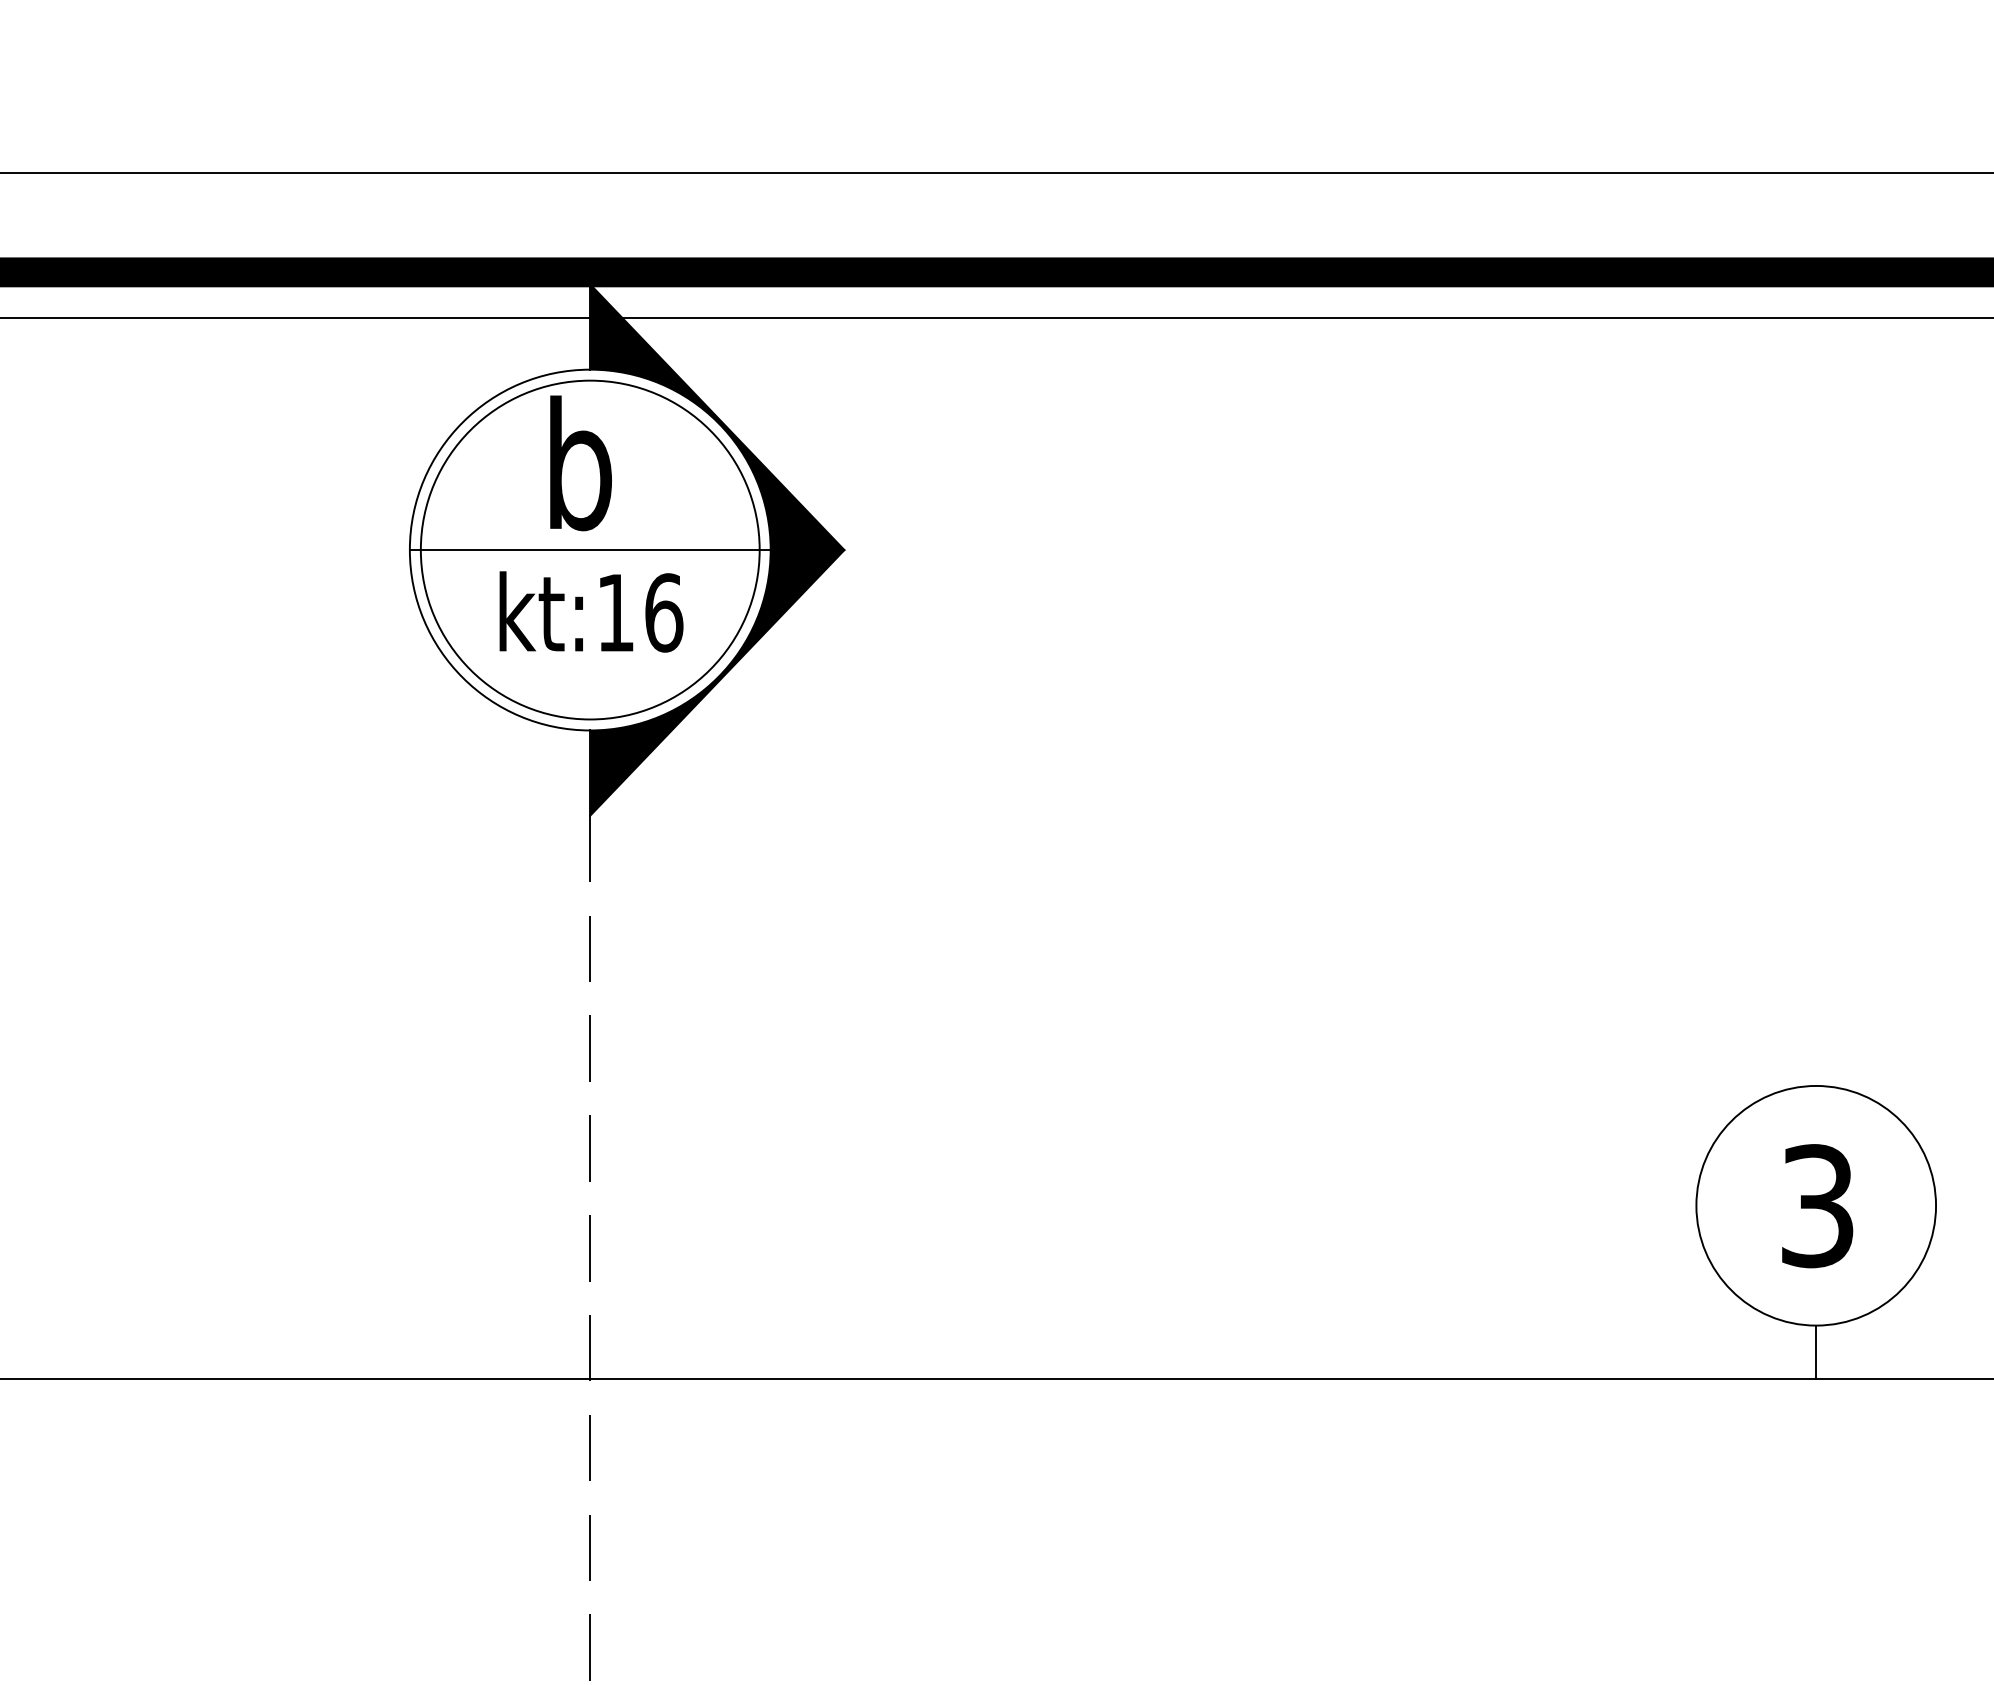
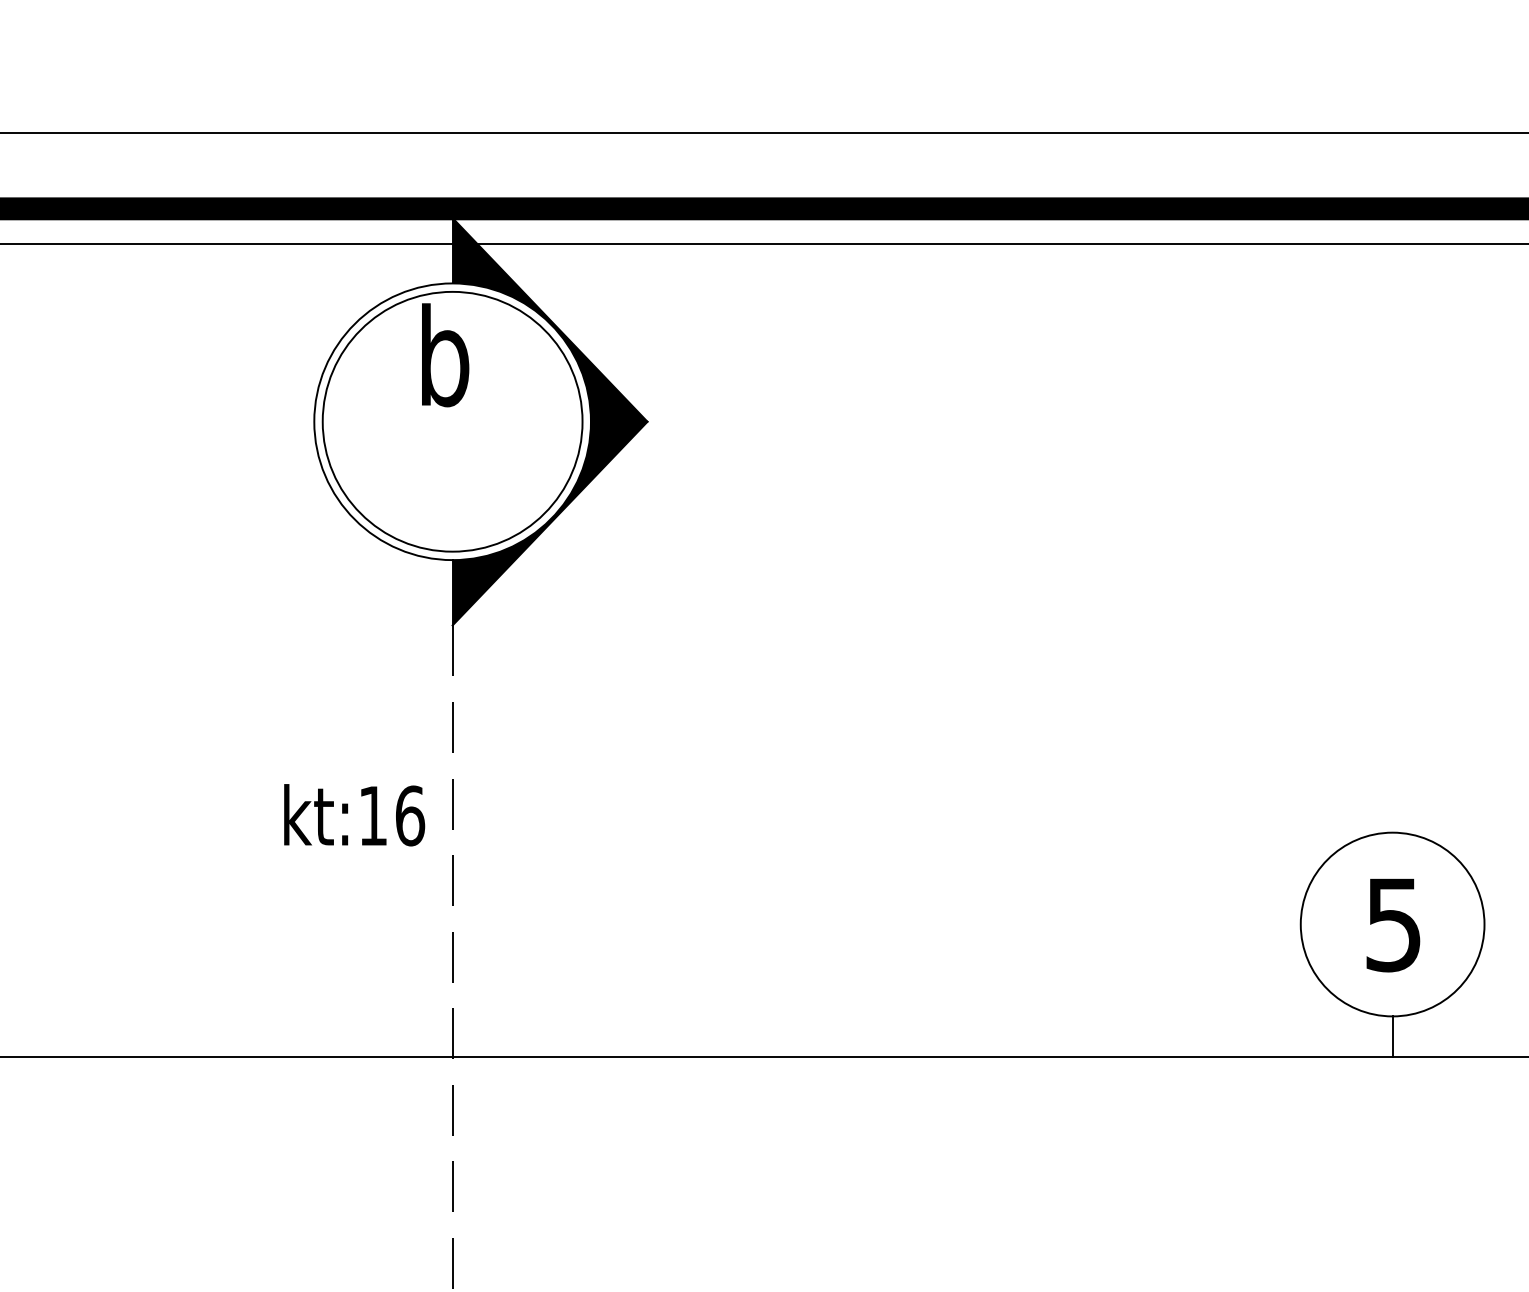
line: (590, 549) -> (452, 421), removed
text: (591, 612) -> (354, 815), moved
text: (1817, 1205) -> (1393, 924), 3 -> 5

